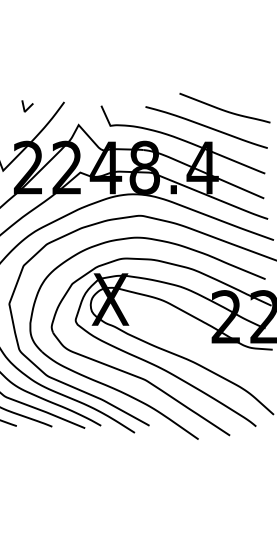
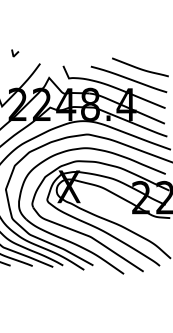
line: (27, 106) -> (15, 53), moved

